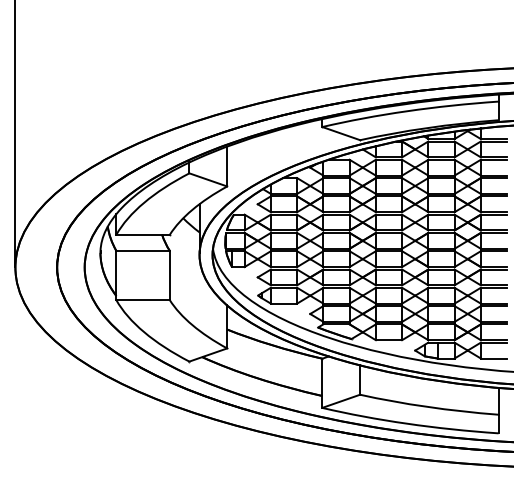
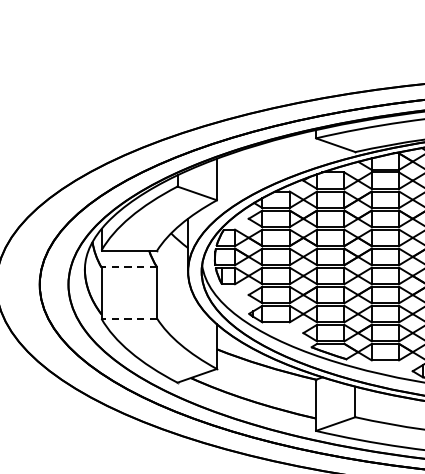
line: (143, 251) -> (129, 268), solid -> dashed
line: (143, 300) -> (129, 319), solid -> dashed

